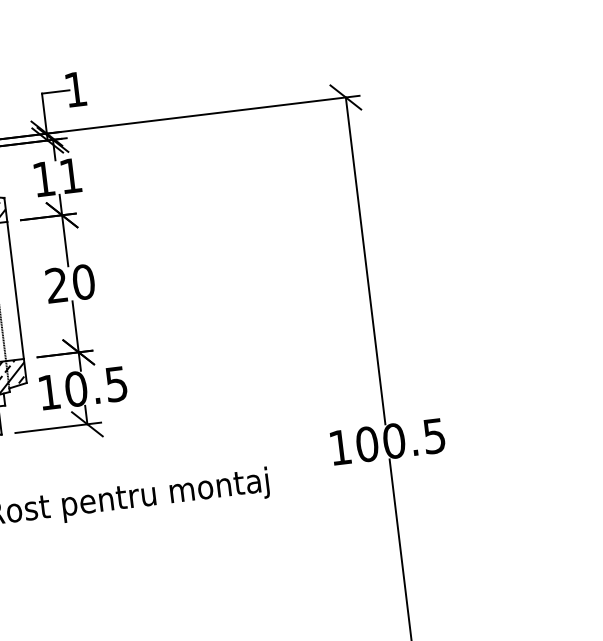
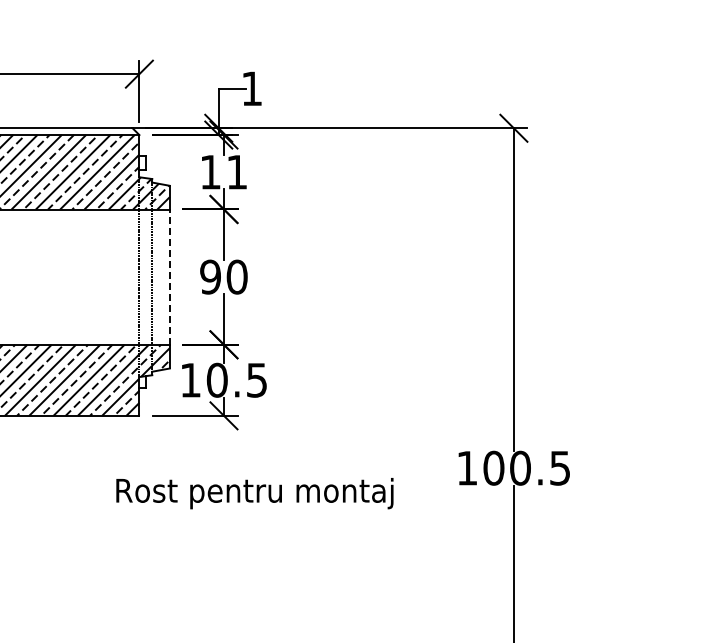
text: (56, 284) -> (210, 276), 20 -> 90
line: (15, 290) -> (169, 277), solid -> dashed

